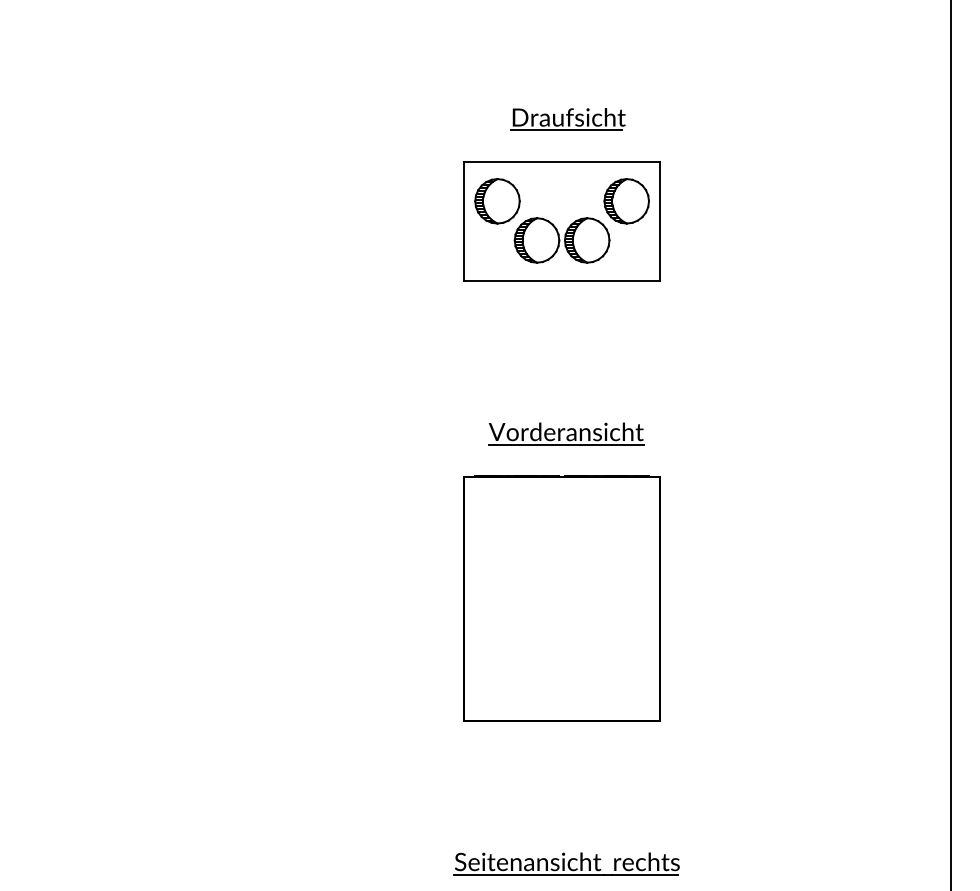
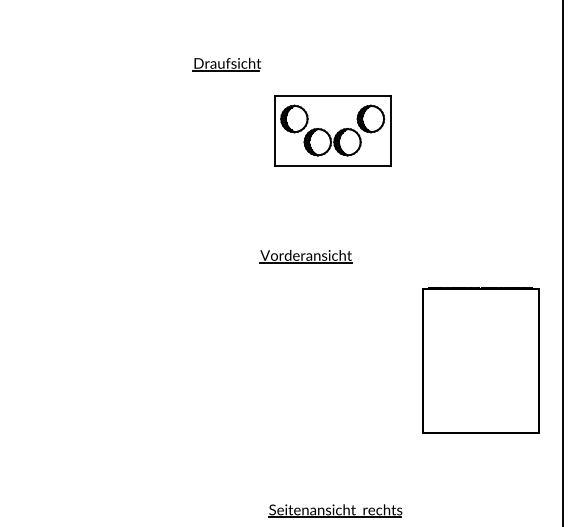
part: (566, 119) -> (226, 64), moved
part: (565, 433) -> (305, 256), moved
part: (561, 597) -> (480, 360), moved

